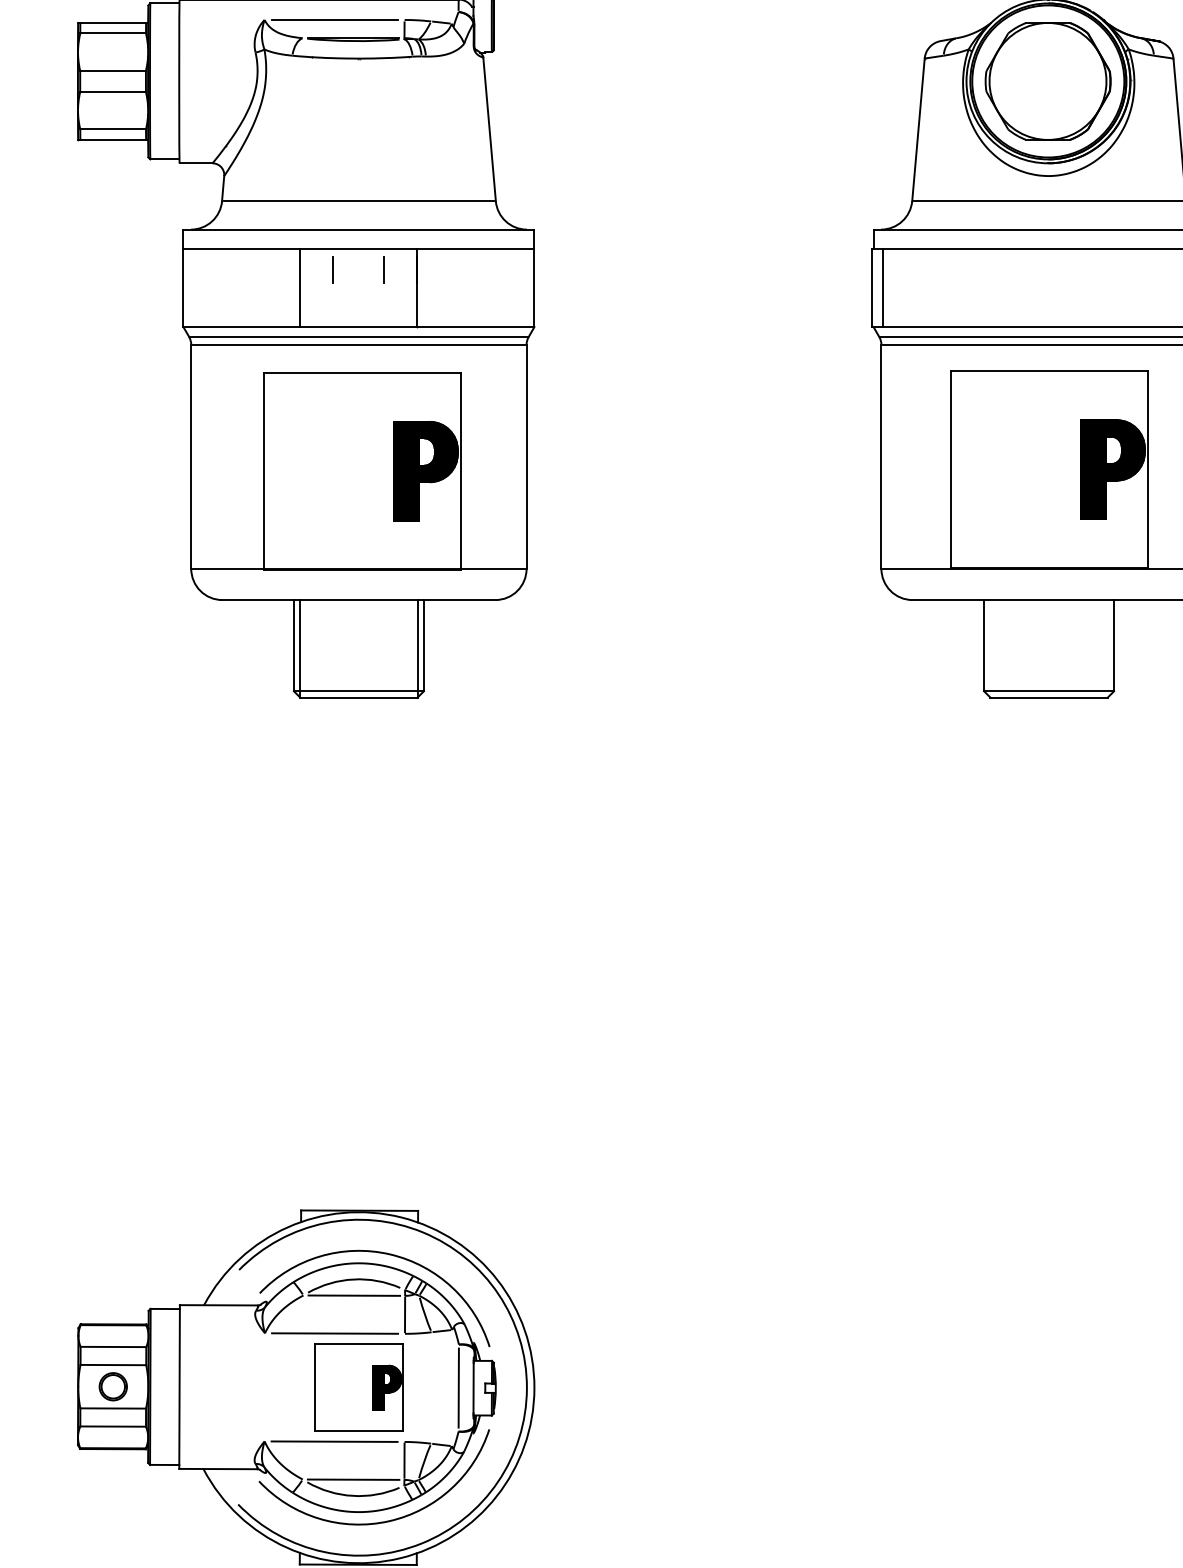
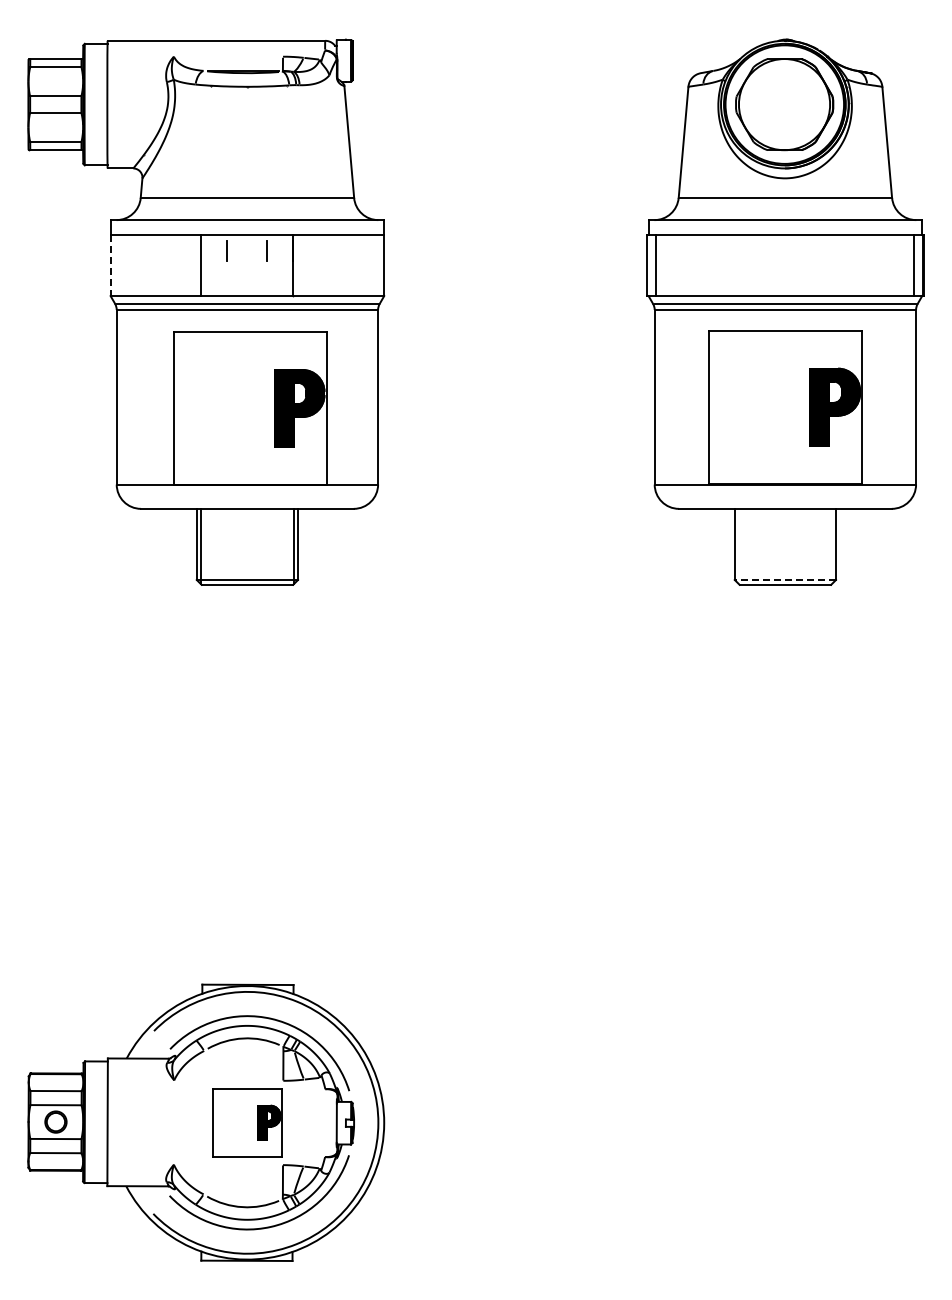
line: (334, 19) -> (228, 56), removed
line: (183, 289) -> (110, 266), solid -> dashed
line: (1049, 690) -> (785, 579), solid -> dashed
line: (353, 1294) -> (243, 1050), removed
line: (334, 1333) -> (228, 1080), removed
line: (459, 1387) -> (325, 1122), removed
line: (334, 1441) -> (228, 1164), removed
line: (352, 1479) -> (242, 1194), removed

